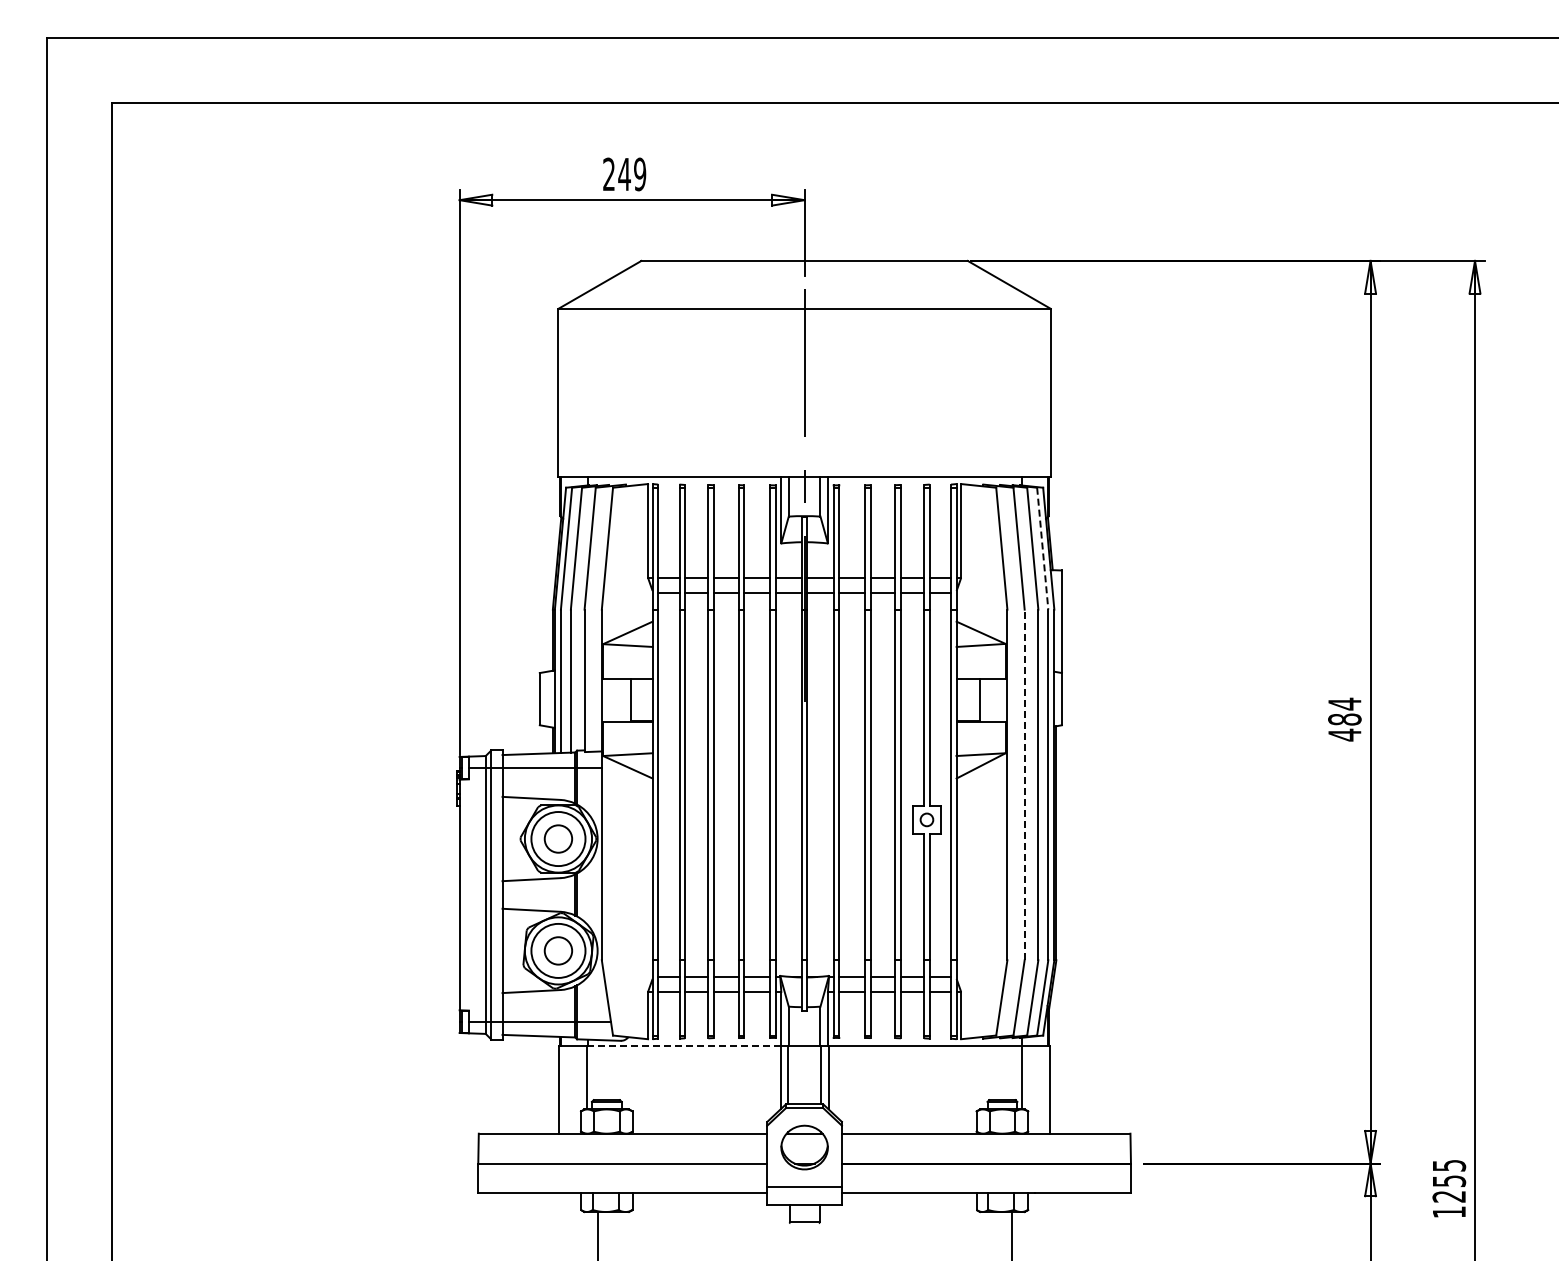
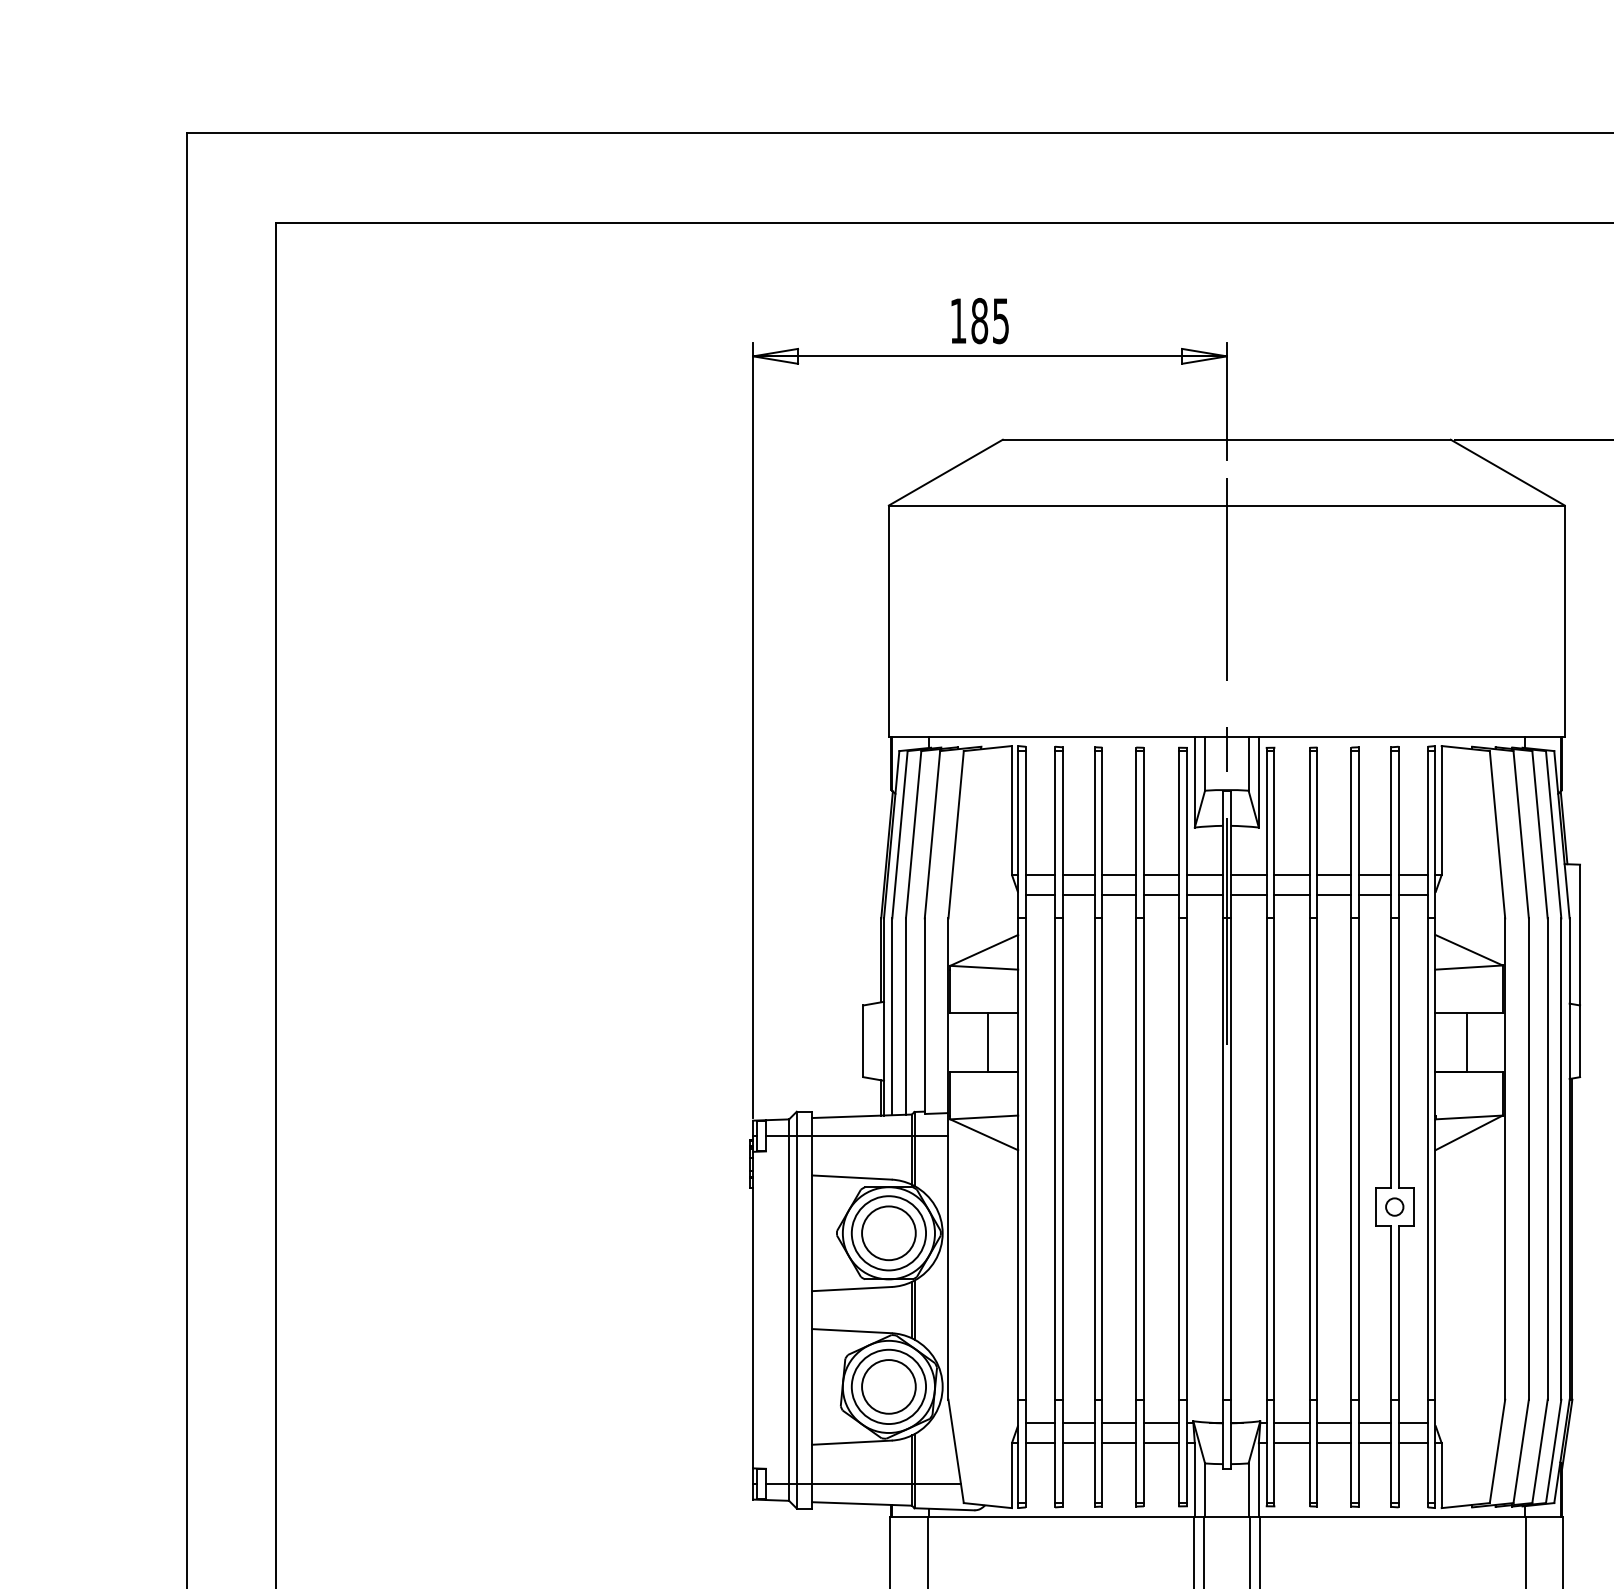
text: (624, 174) -> (979, 321), 249 -> 185
line: (1042, 549) -> (1553, 835), dashed -> solid
line: (1024, 784) -> (1528, 1158), dashed -> solid
circle: (558, 838) -> (888, 1232), size x1.43
circle: (558, 950) -> (888, 1386), size x1.43
line: (683, 1046) -> (1060, 1518), dashed -> solid

